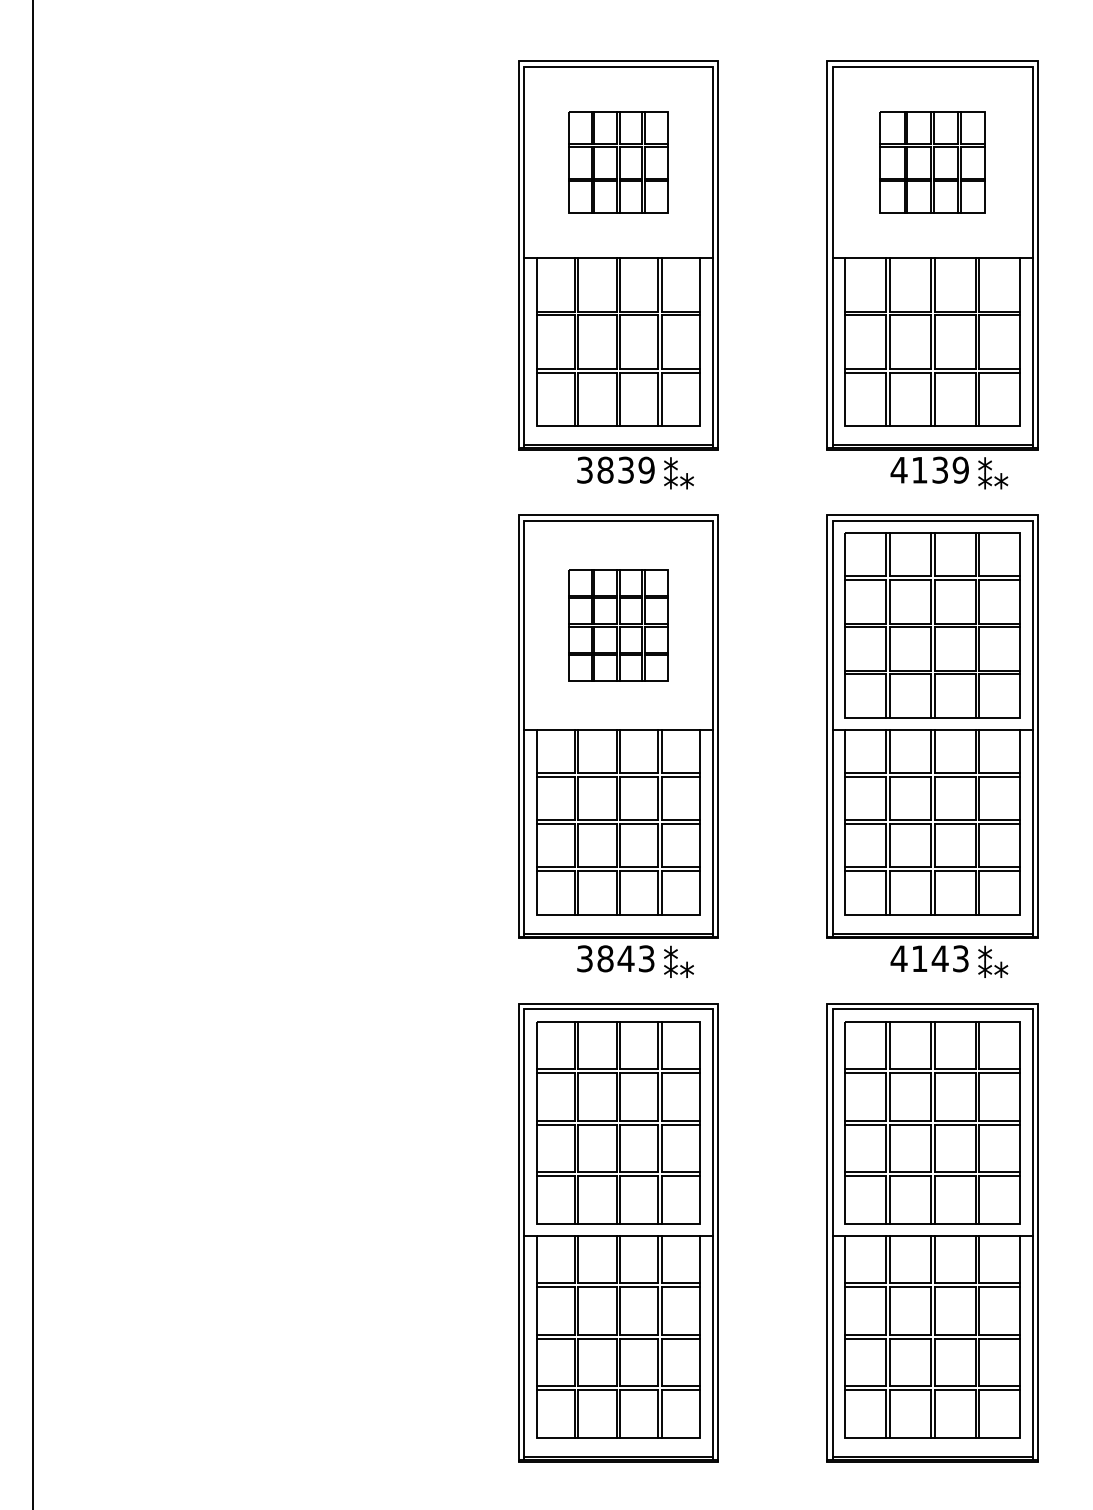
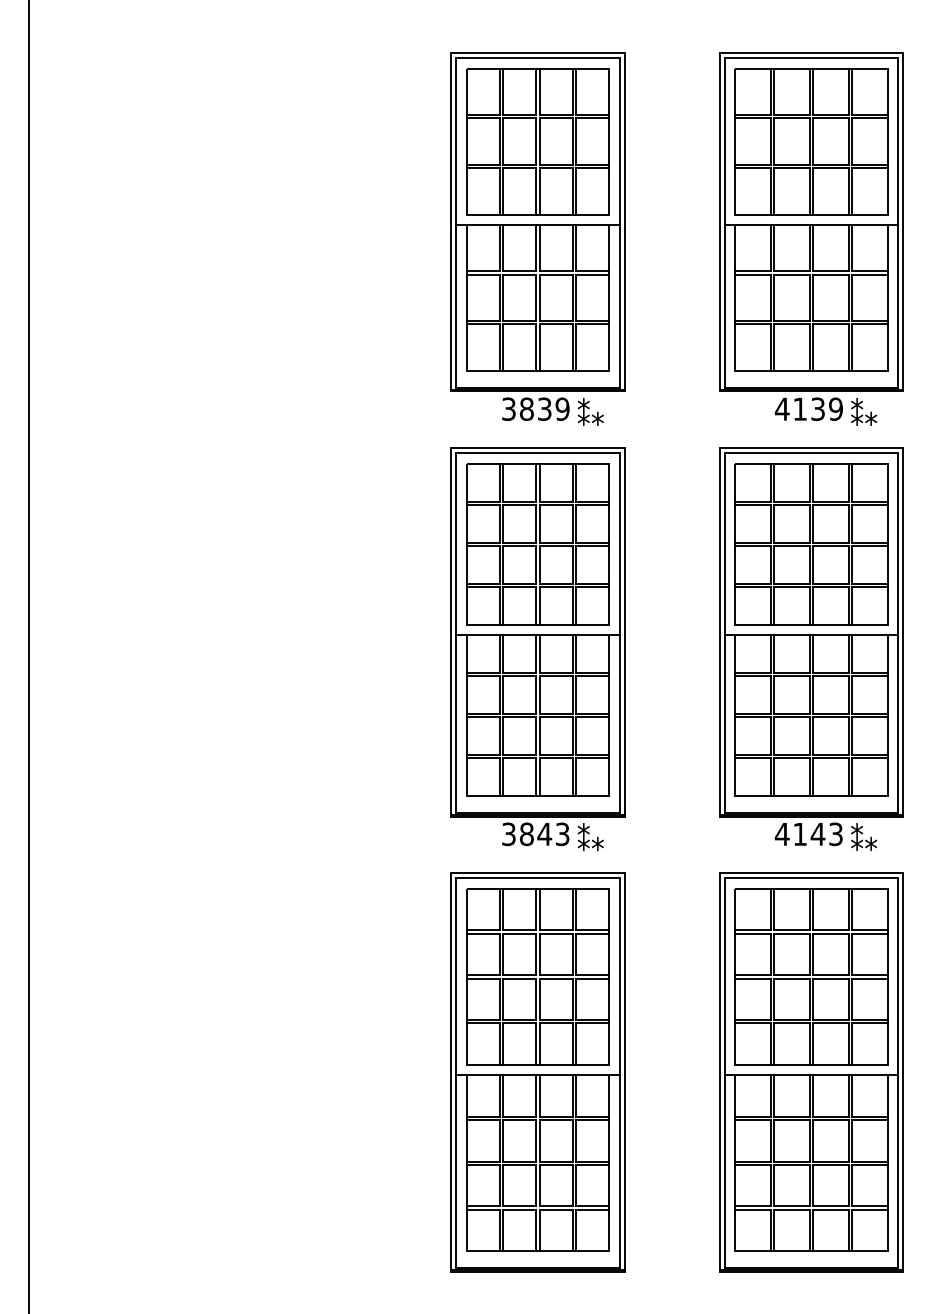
part: (618, 162) -> (538, 141), size x1.67
part: (932, 162) -> (811, 141), size x1.67
part: (618, 625) -> (538, 544), size x1.67

